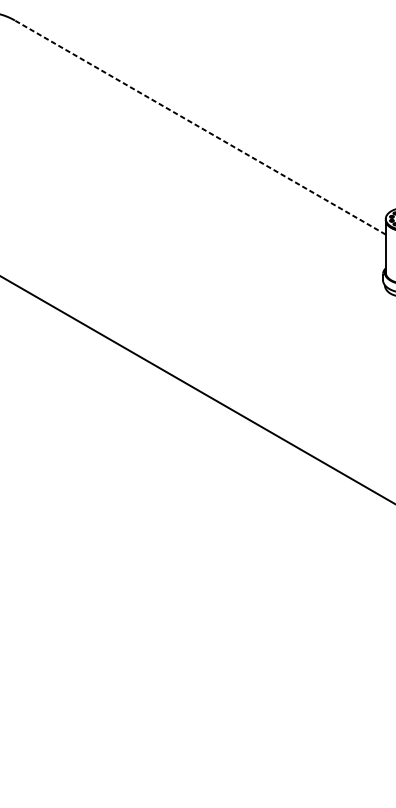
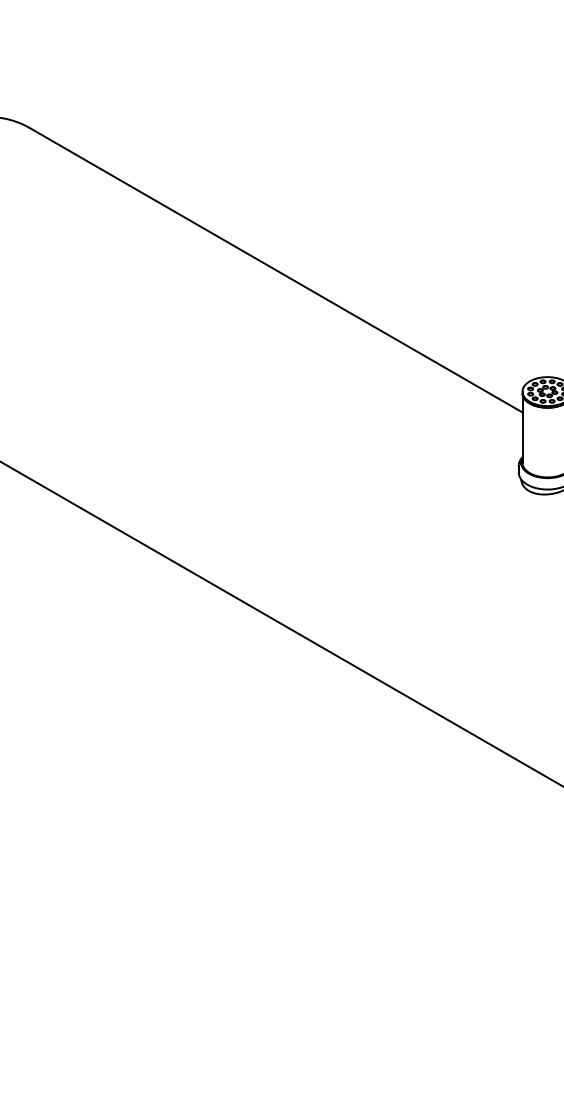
line: (199, 127) -> (275, 270), dashed -> solid

